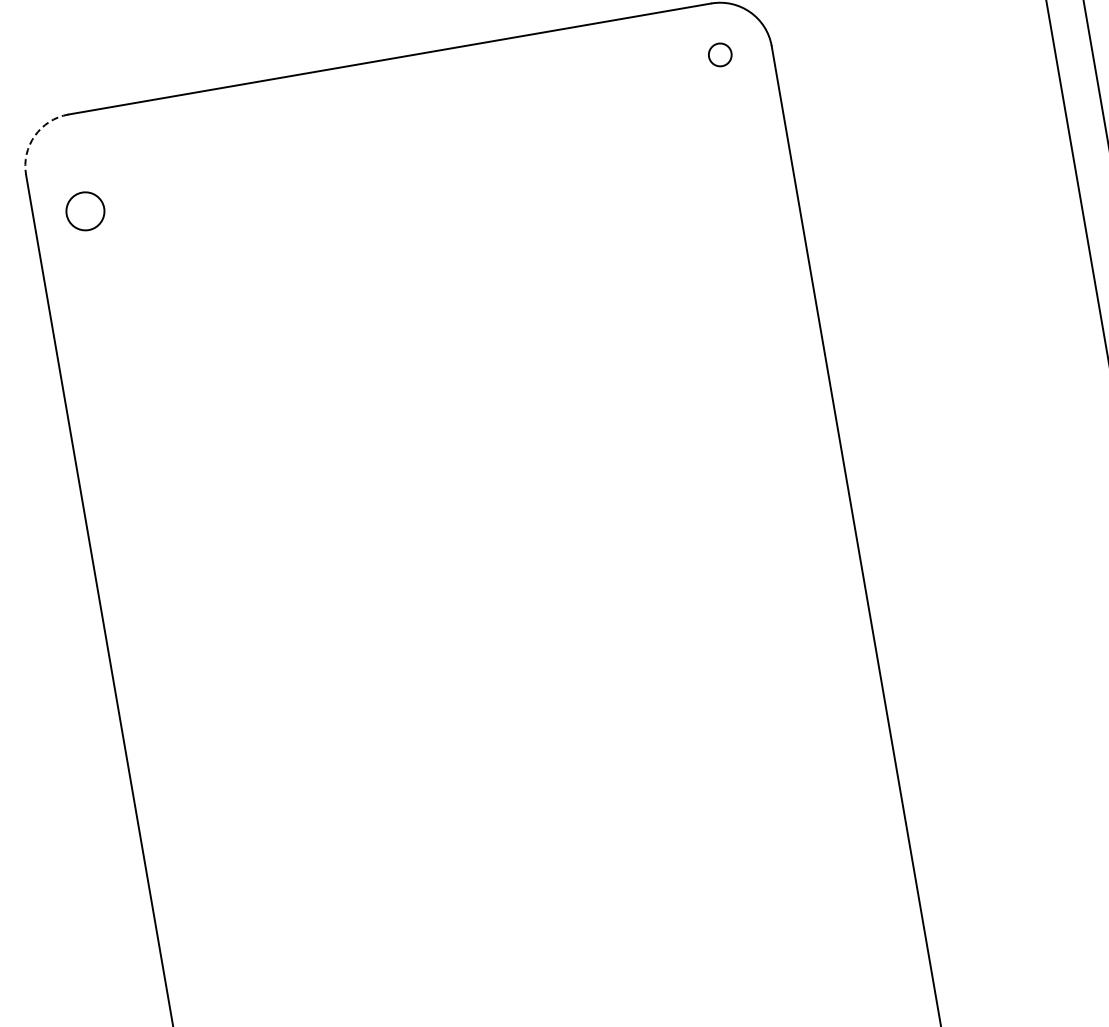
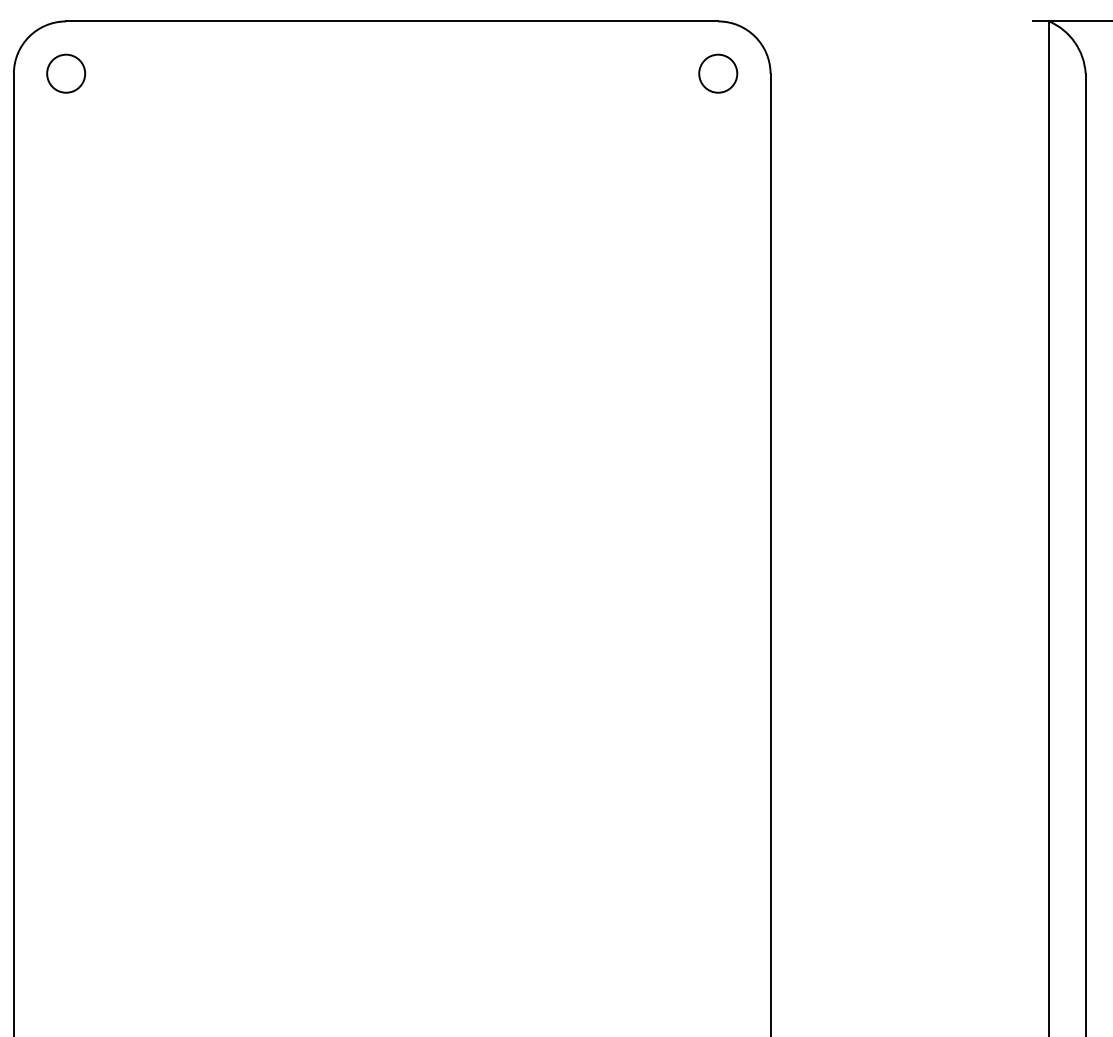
circle: (720, 54) -> (718, 73), size x1.67
arc: (35, 135) -> (29, 36), dashed -> solid
circle: (85, 211) -> (66, 73), moved

